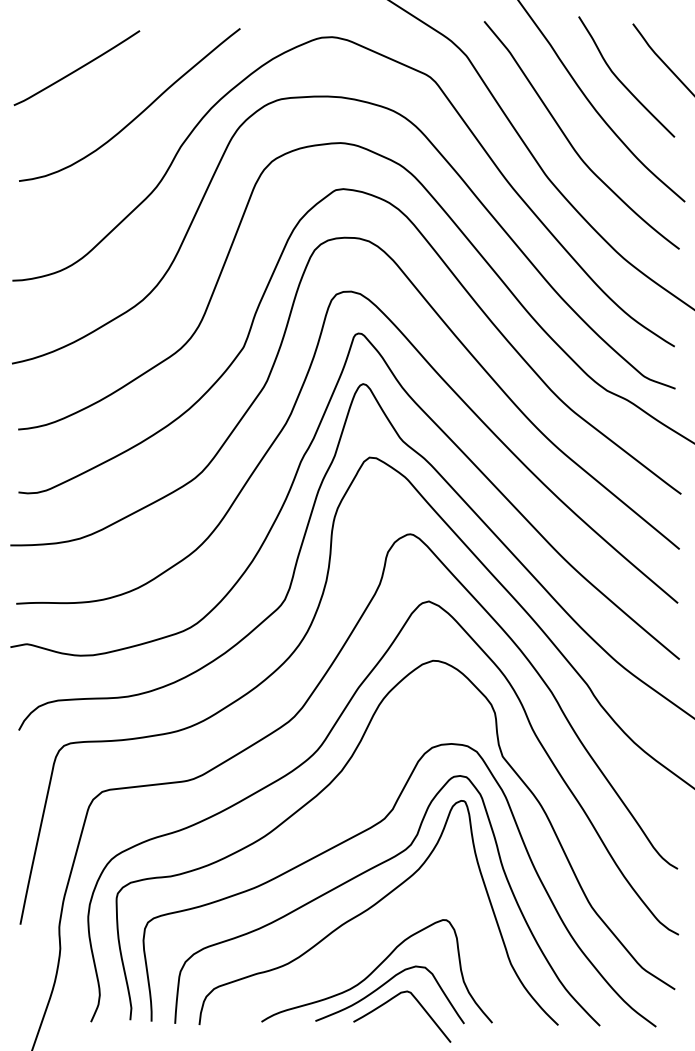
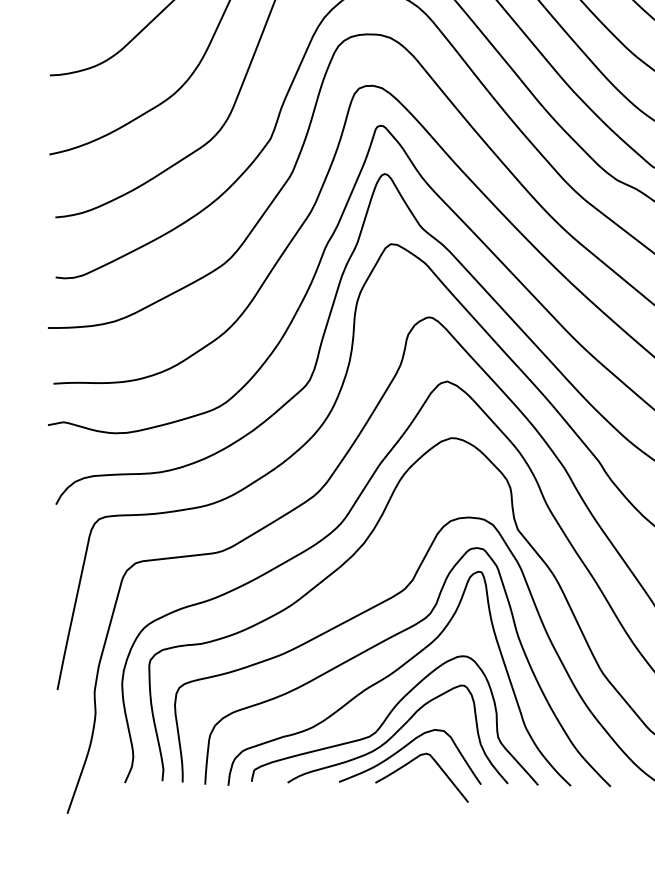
curve: (368, 951) -> (389, 715), added

